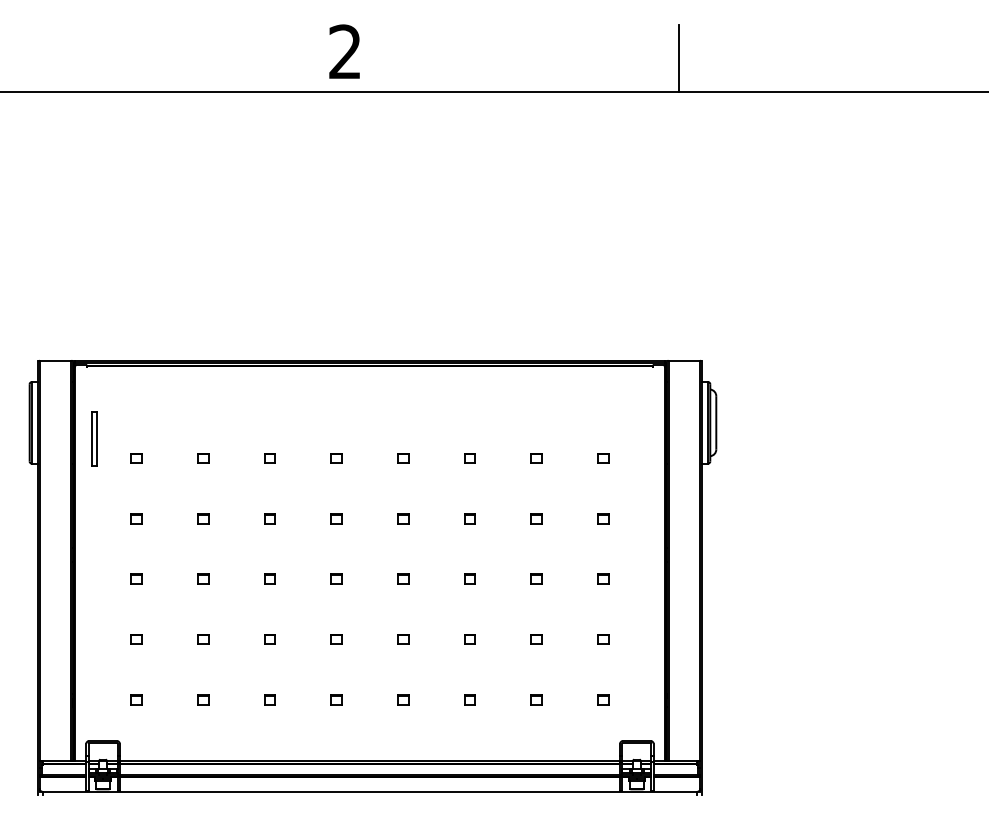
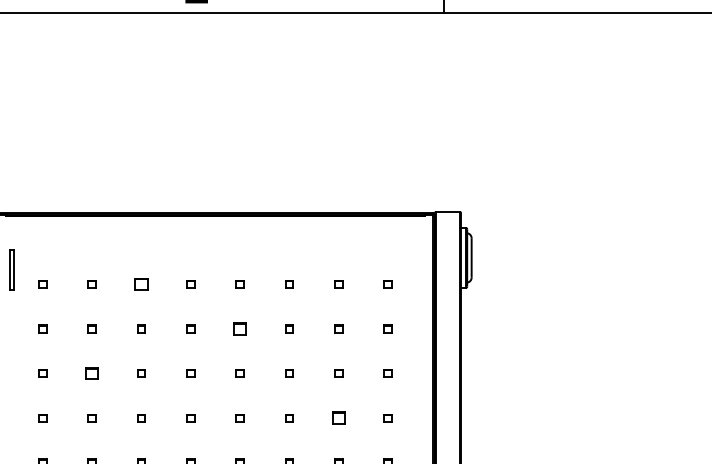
part: (269, 458) -> (141, 284), size x1.6
part: (403, 518) -> (240, 328), size x1.6
part: (203, 578) -> (92, 373), size x1.6
part: (536, 639) -> (338, 418), size x1.6

